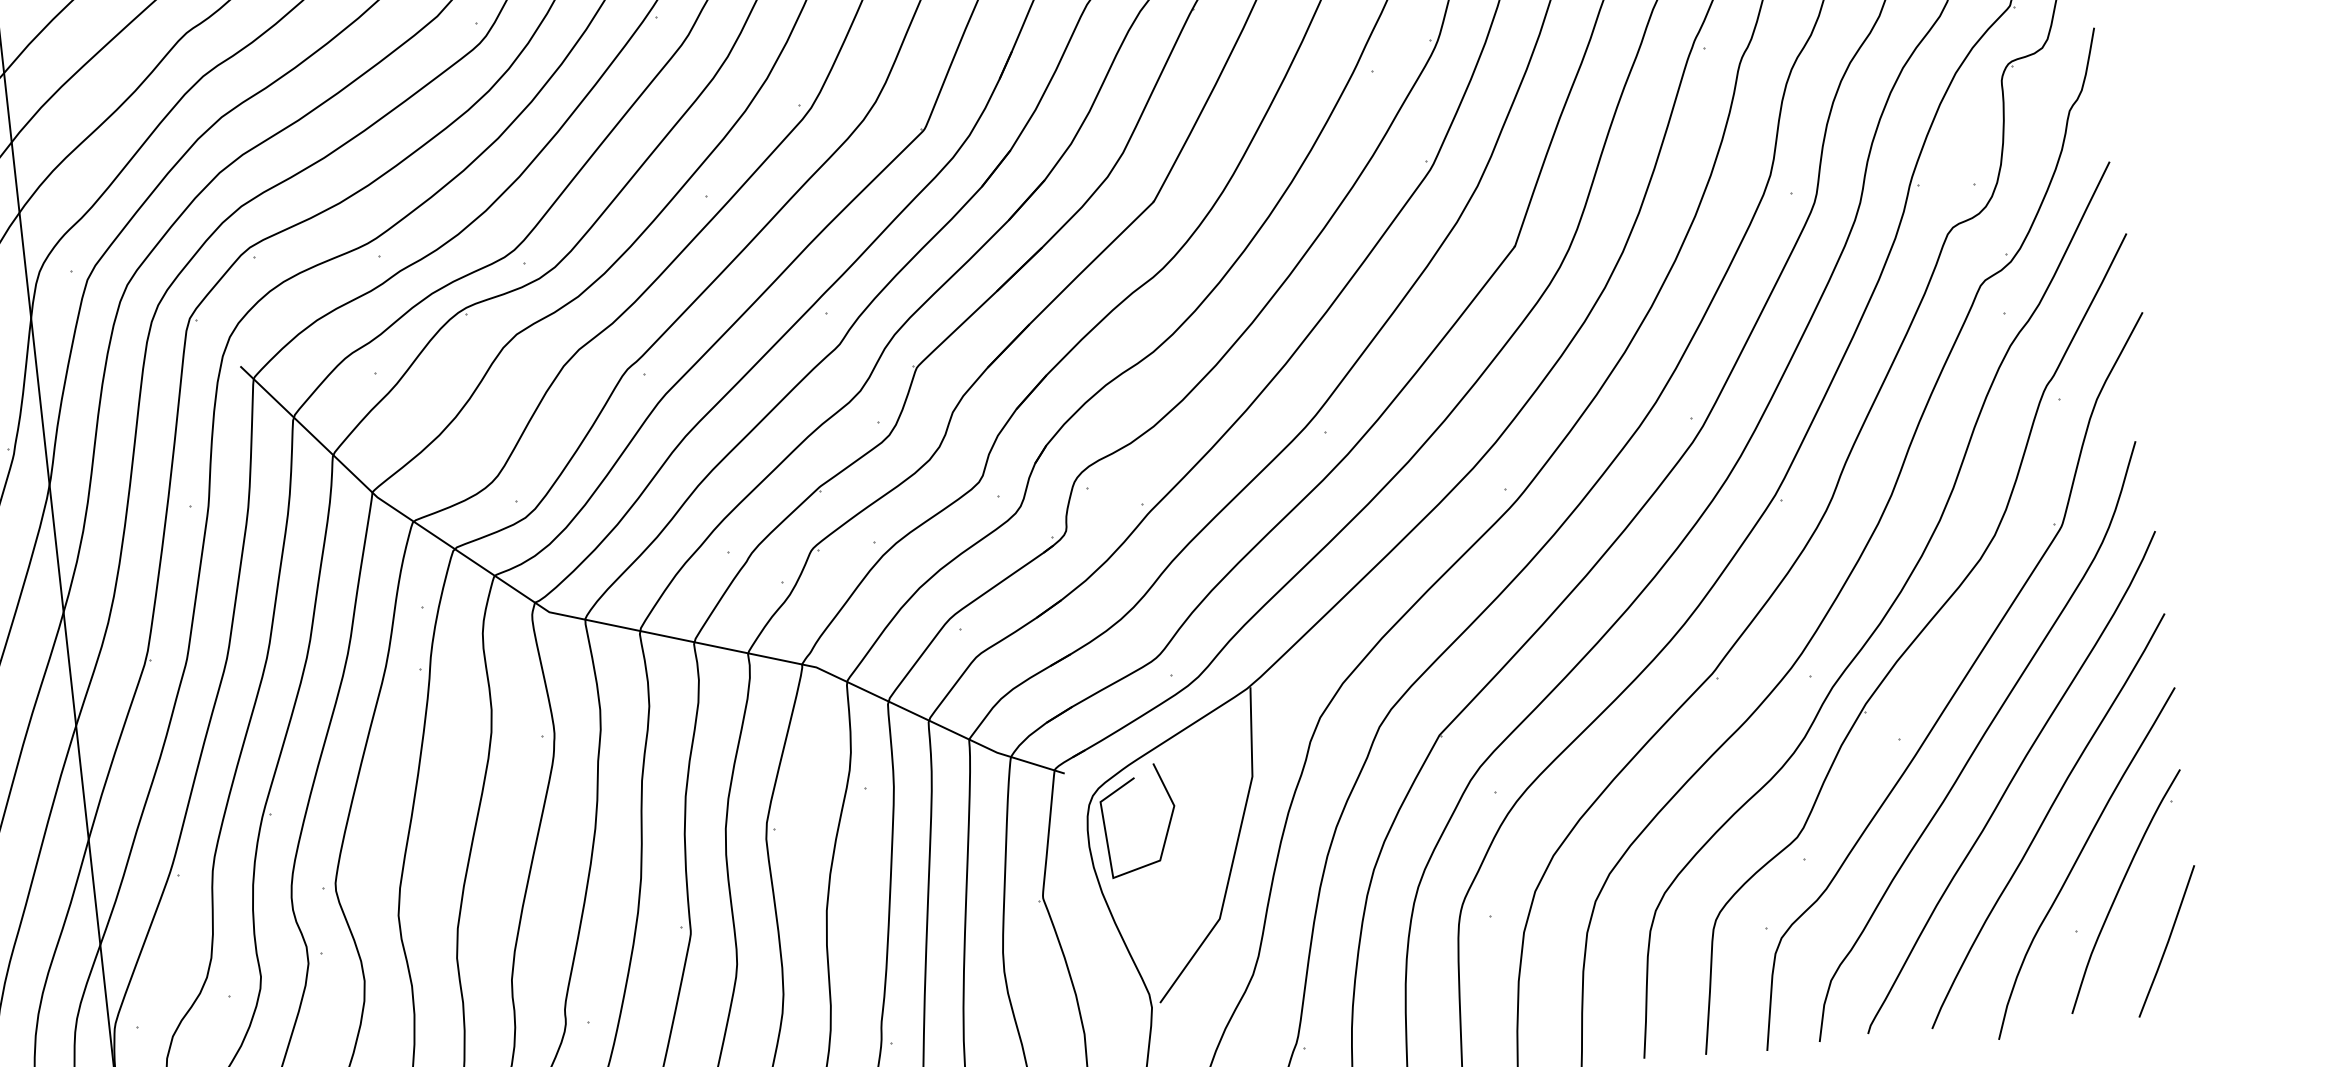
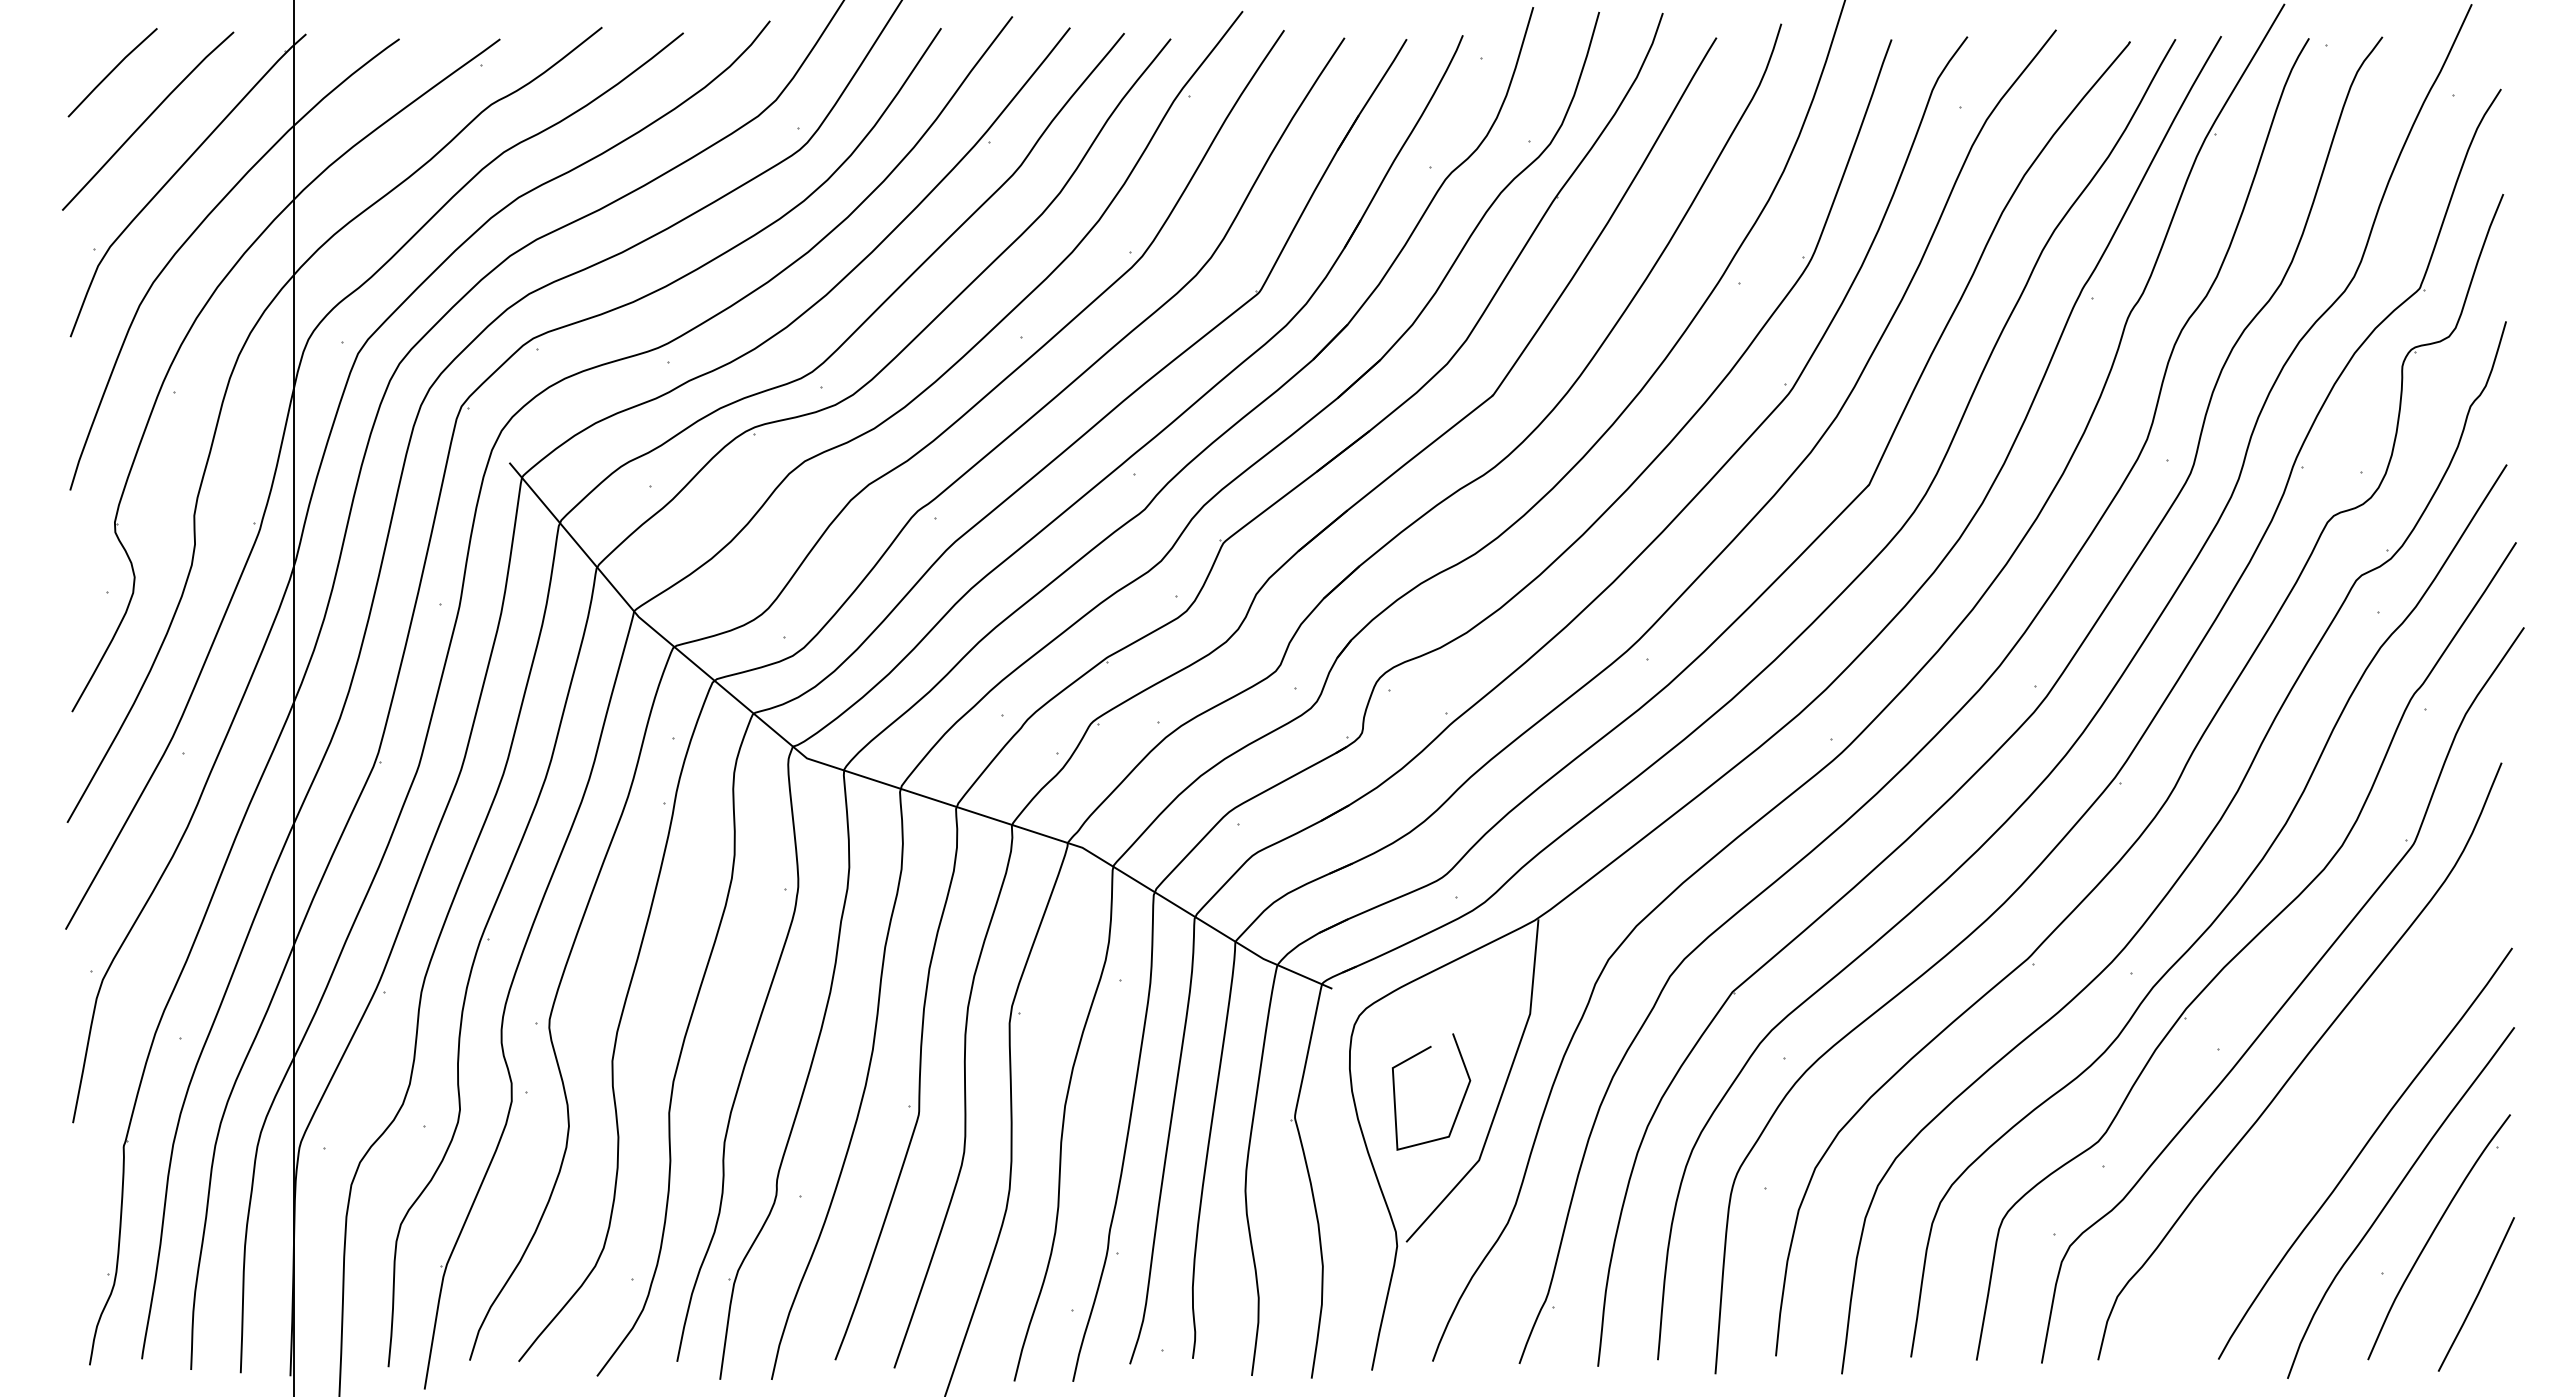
curve: (2011, 782) -> (2330, 1108), removed
curve: (1166, 830) -> (1459, 1105), moved

